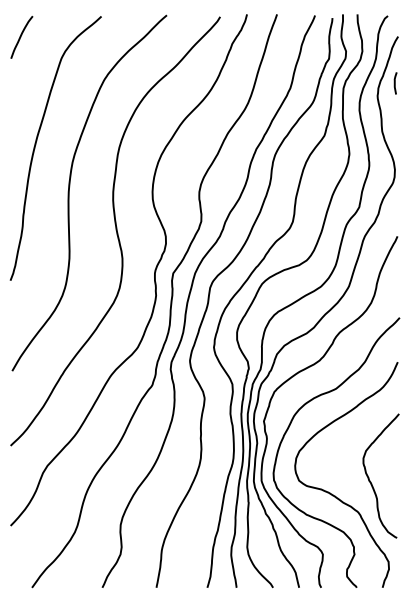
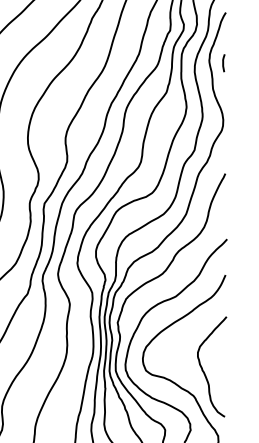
curve: (395, 83) -> (223, 63), moved

